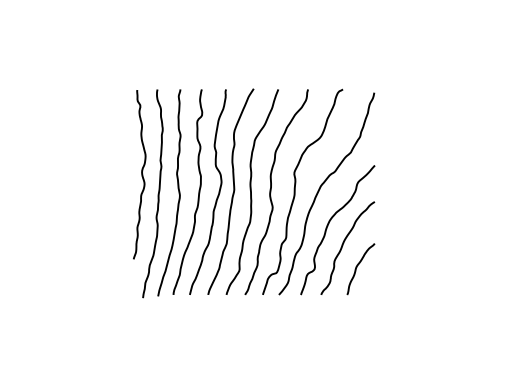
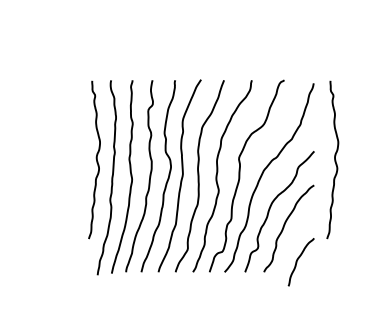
curve: (396, 174) -> (334, 159), added
curve: (357, 267) -> (298, 260), moved

